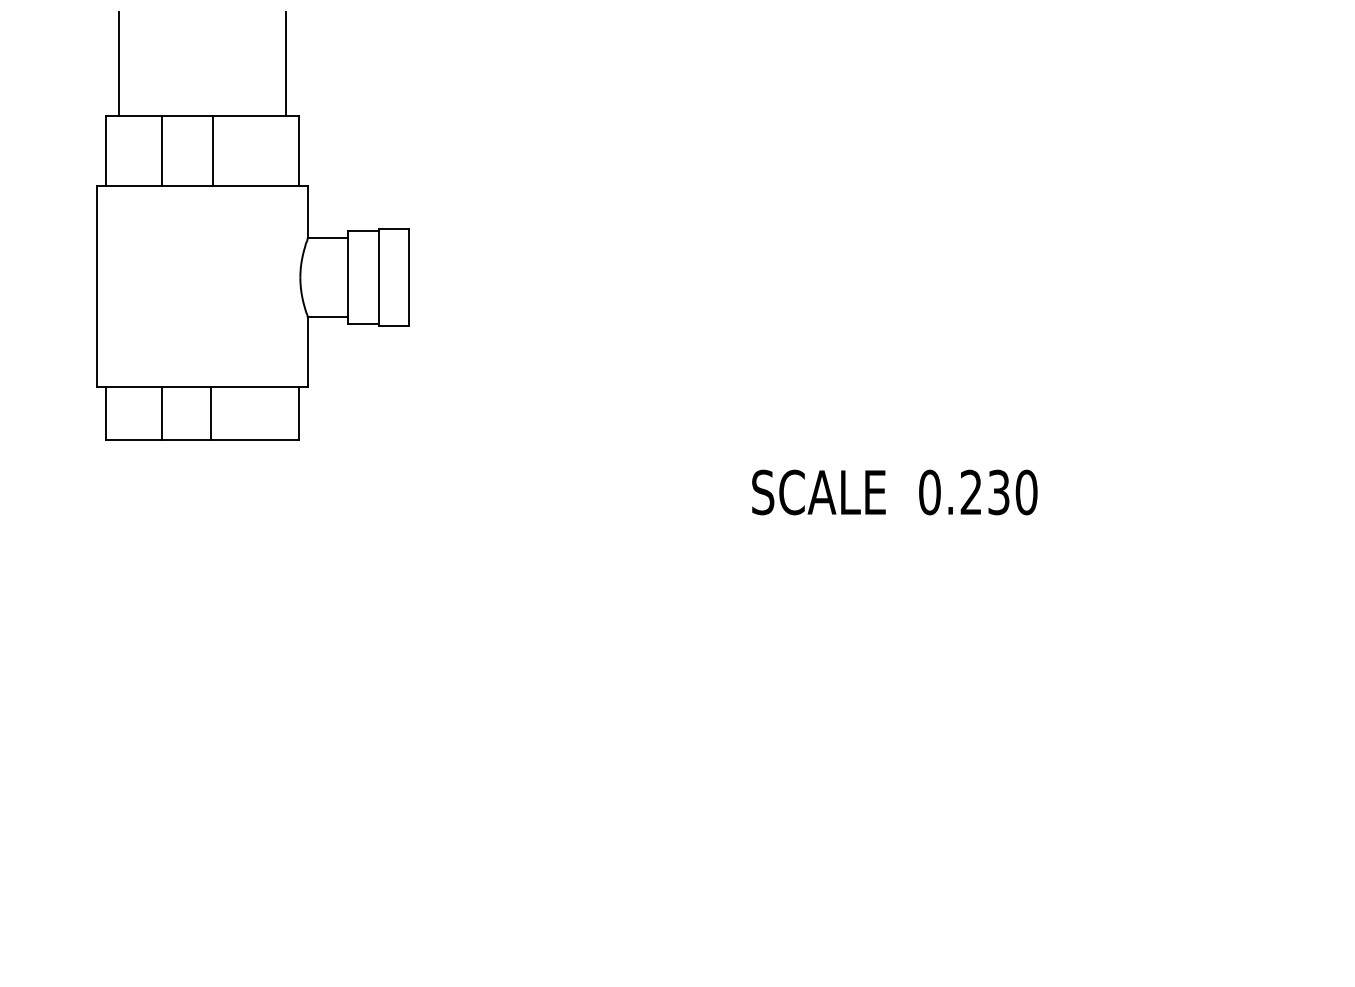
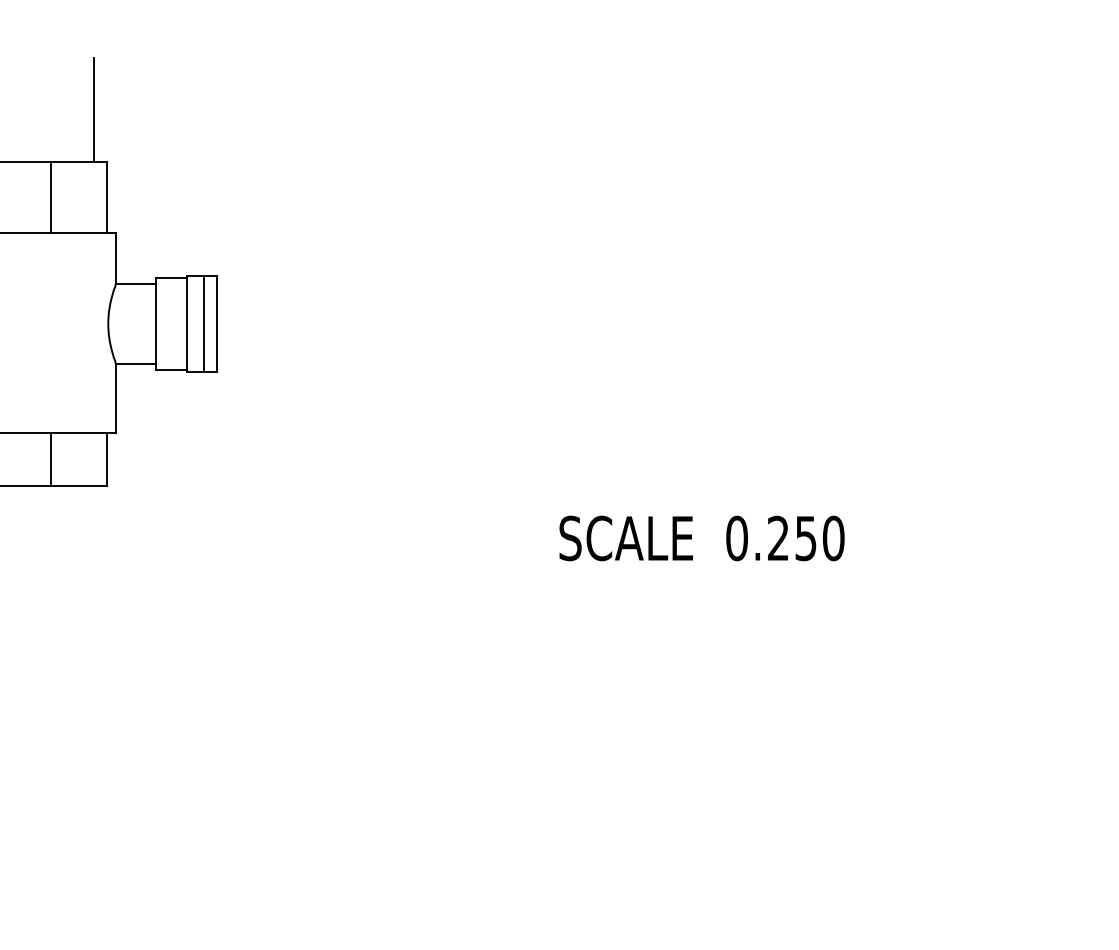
line: (212, 150) -> (50, 196), moved
line: (396, 277) -> (204, 323), added
line: (210, 412) -> (50, 458), moved
text: (999, 491) -> (806, 537), 0.230 -> 0.250

